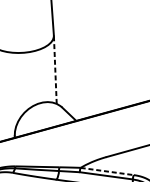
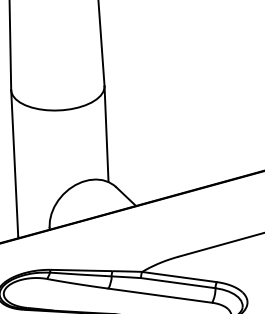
line: (55, 70) -> (106, 134), dashed -> solid
line: (107, 171) -> (179, 277), dashed -> solid

